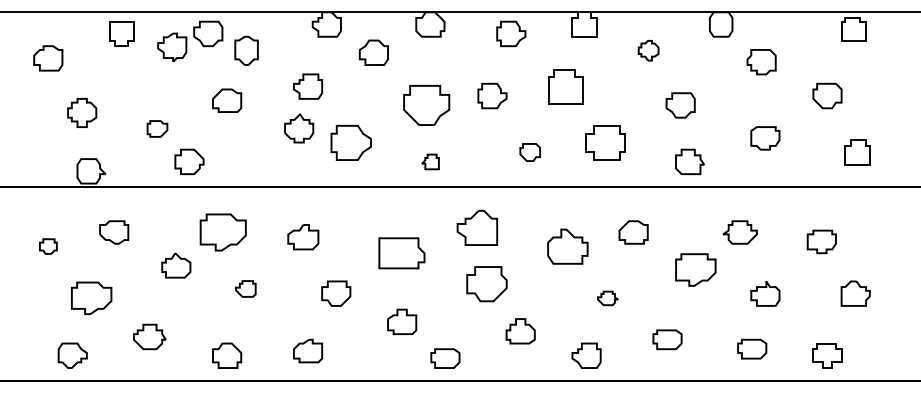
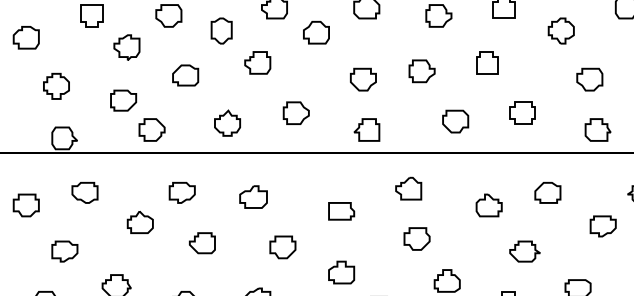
part: (172, 47) -> (127, 47), moved
part: (246, 50) -> (221, 30), moved
part: (648, 50) -> (561, 30), size x1.43
part: (565, 86) -> (487, 62), size x0.71
part: (426, 105) -> (363, 79), size x0.62
part: (157, 128) -> (123, 100), size x1.43
part: (299, 128) -> (227, 123), moved
part: (605, 142) -> (522, 112), size x0.71
part: (351, 143) -> (296, 113), size x0.71
part: (530, 152) -> (455, 121), size x1.43
part: (430, 161) -> (366, 129), size x1.67
part: (477, 227) -> (408, 188), size x0.71
part: (223, 232) -> (182, 192), size x0.62
part: (48, 246) -> (26, 205), size x1.67
part: (567, 246) -> (488, 205), size x0.71
part: (402, 252) -> (341, 210), size x0.62
part: (695, 270) -> (603, 226), size x0.71
part: (486, 284) -> (416, 239), size x0.71
part: (245, 288) -> (202, 242), size x1.43
part: (91, 298) -> (64, 251), size x0.71
part: (607, 298) -> (524, 251), size x1.67

